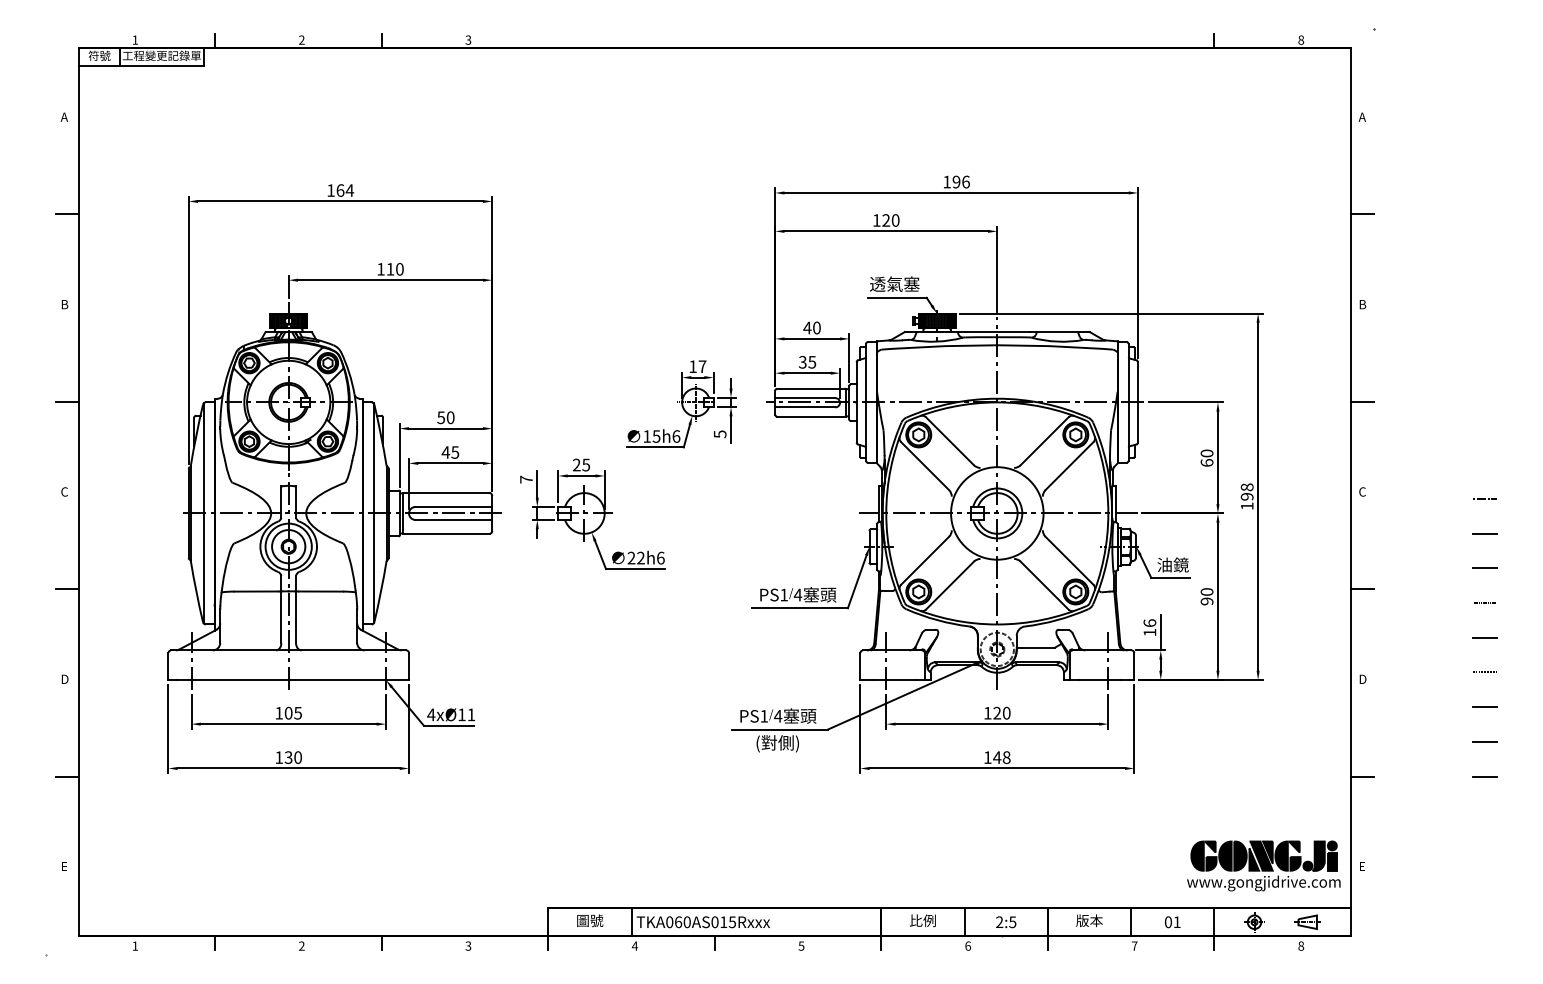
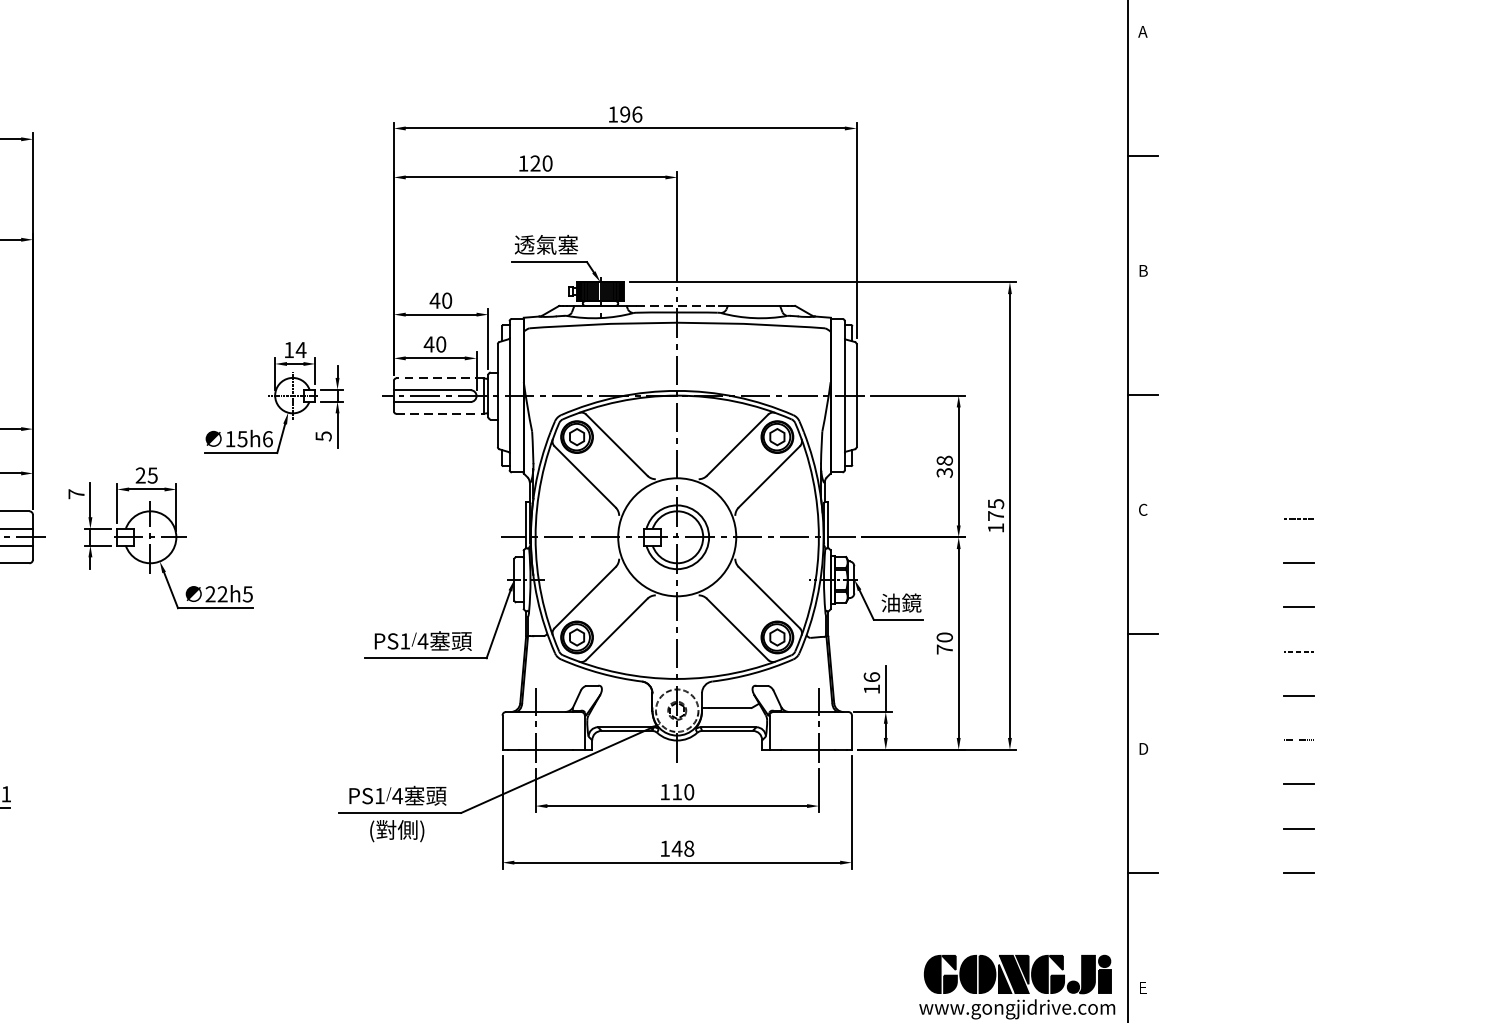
line: (997, 332) -> (677, 306), solid -> dashed
text: (807, 361) -> (435, 343), 35 -> 40
text: (702, 366) -> (301, 349), 17 -> 14
line: (810, 388) -> (438, 377), solid -> dashed
line: (811, 416) -> (440, 413), solid -> dashed
text: (1206, 457) -> (944, 465), 60 -> 38
text: (1246, 491) -> (995, 509), 198 -> 175
text: (660, 557) -> (247, 593), 22h6 -> 22h5
text: (1206, 601) -> (944, 649), 90 -> 70
text: (997, 712) -> (677, 791), 120 -> 110

